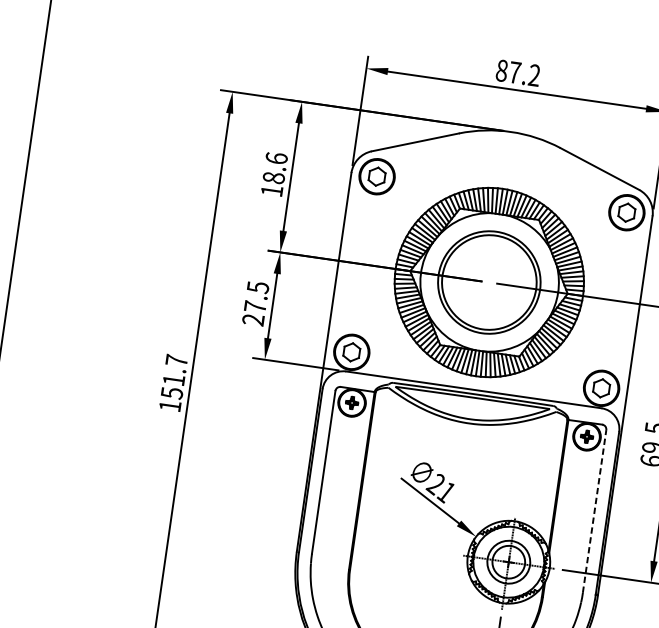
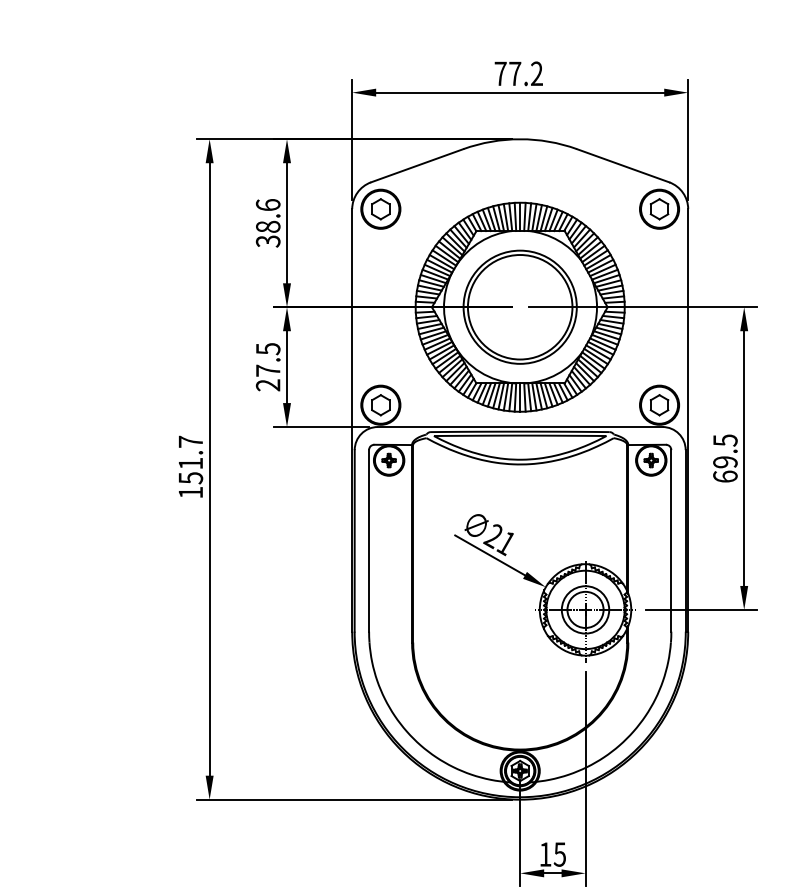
text: (501, 70) -> (500, 73), 87.2 -> 77.2
text: (271, 190) -> (267, 241), 18.6 -> 38.6
line: (594, 511) -> (671, 540), dashed -> solid

